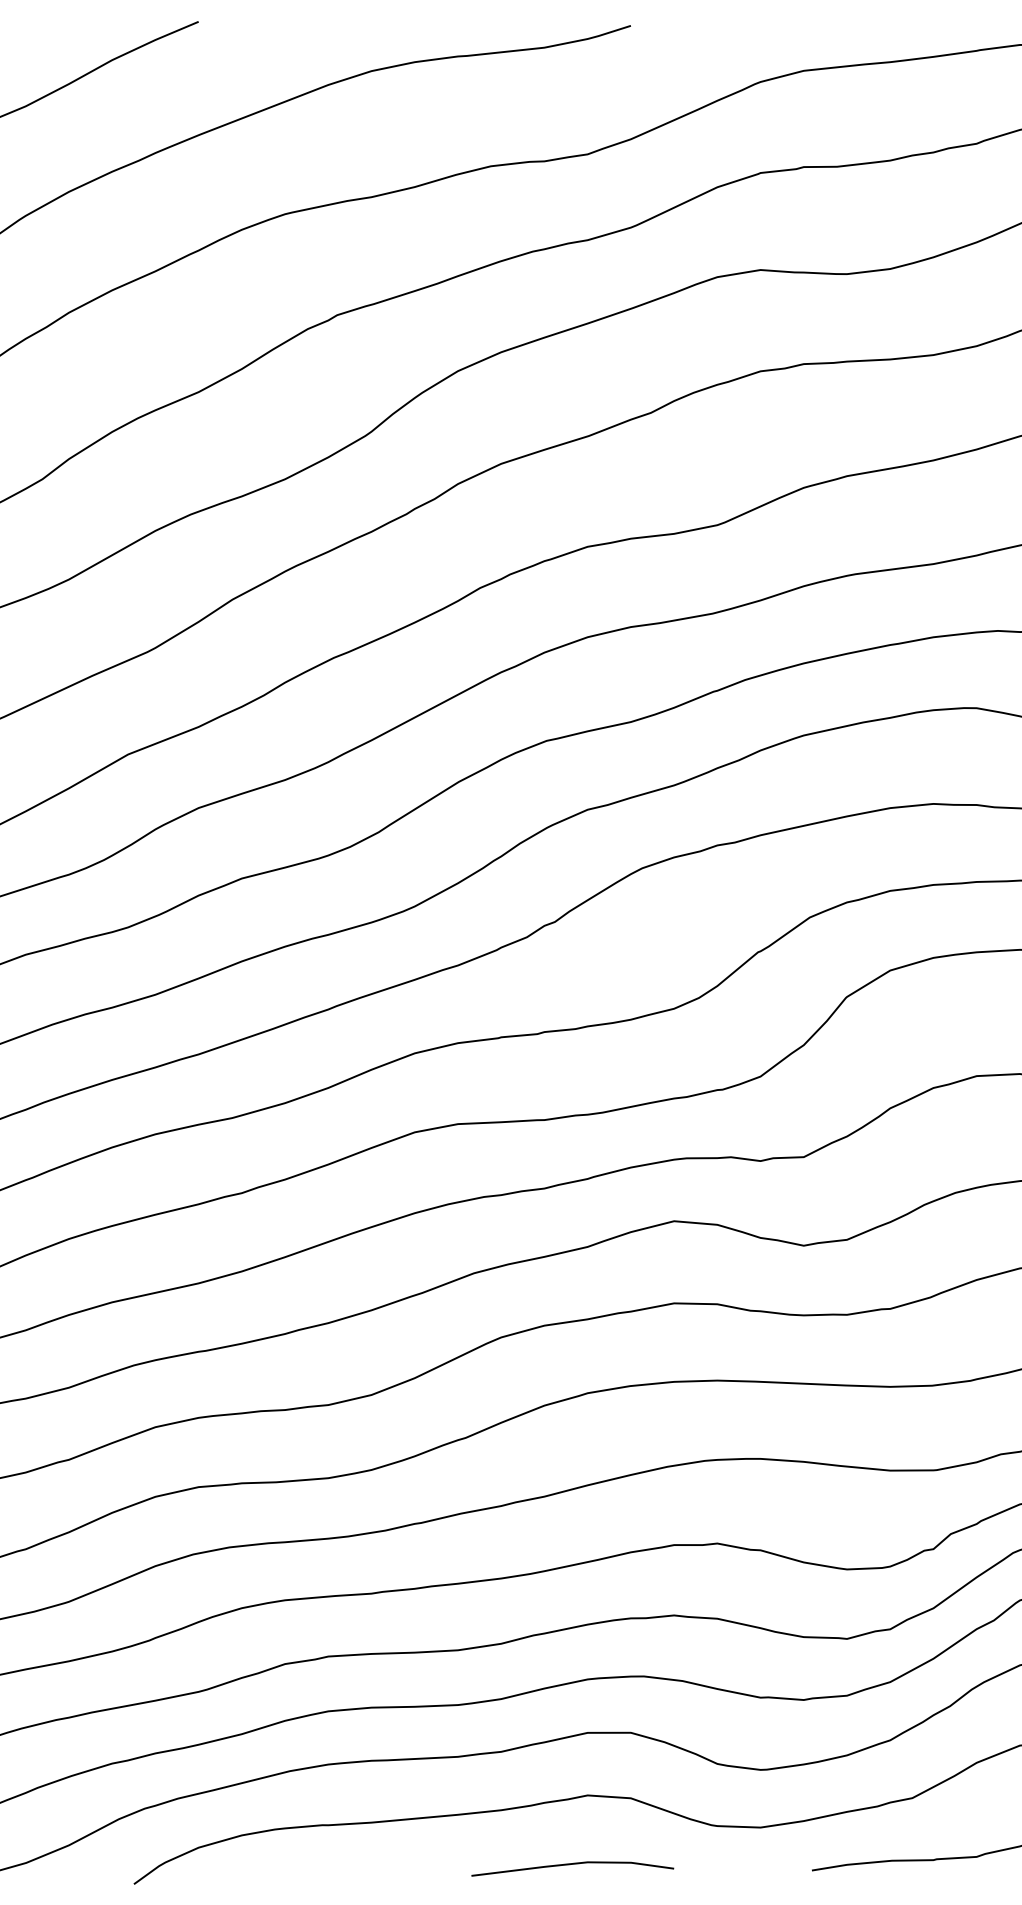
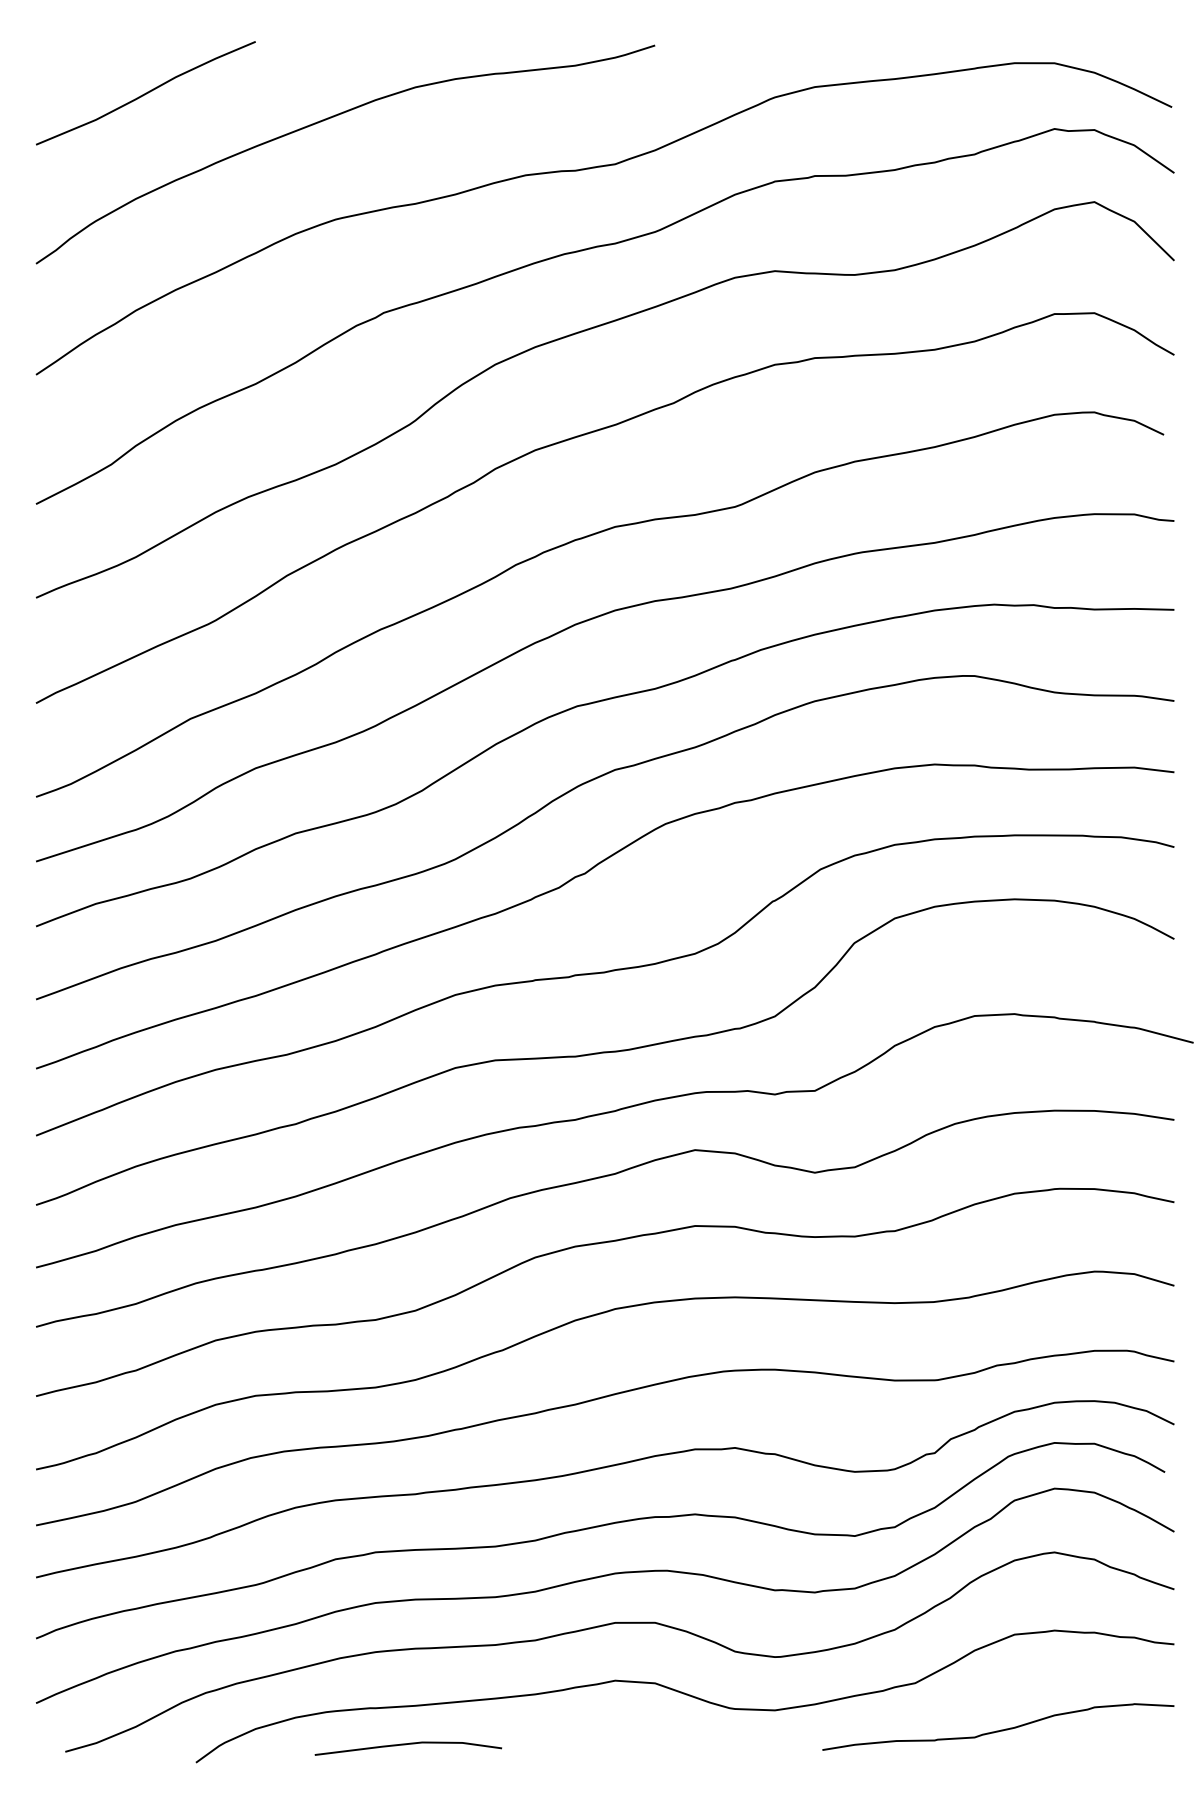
line: (572, 1864) -> (408, 1744), moved

